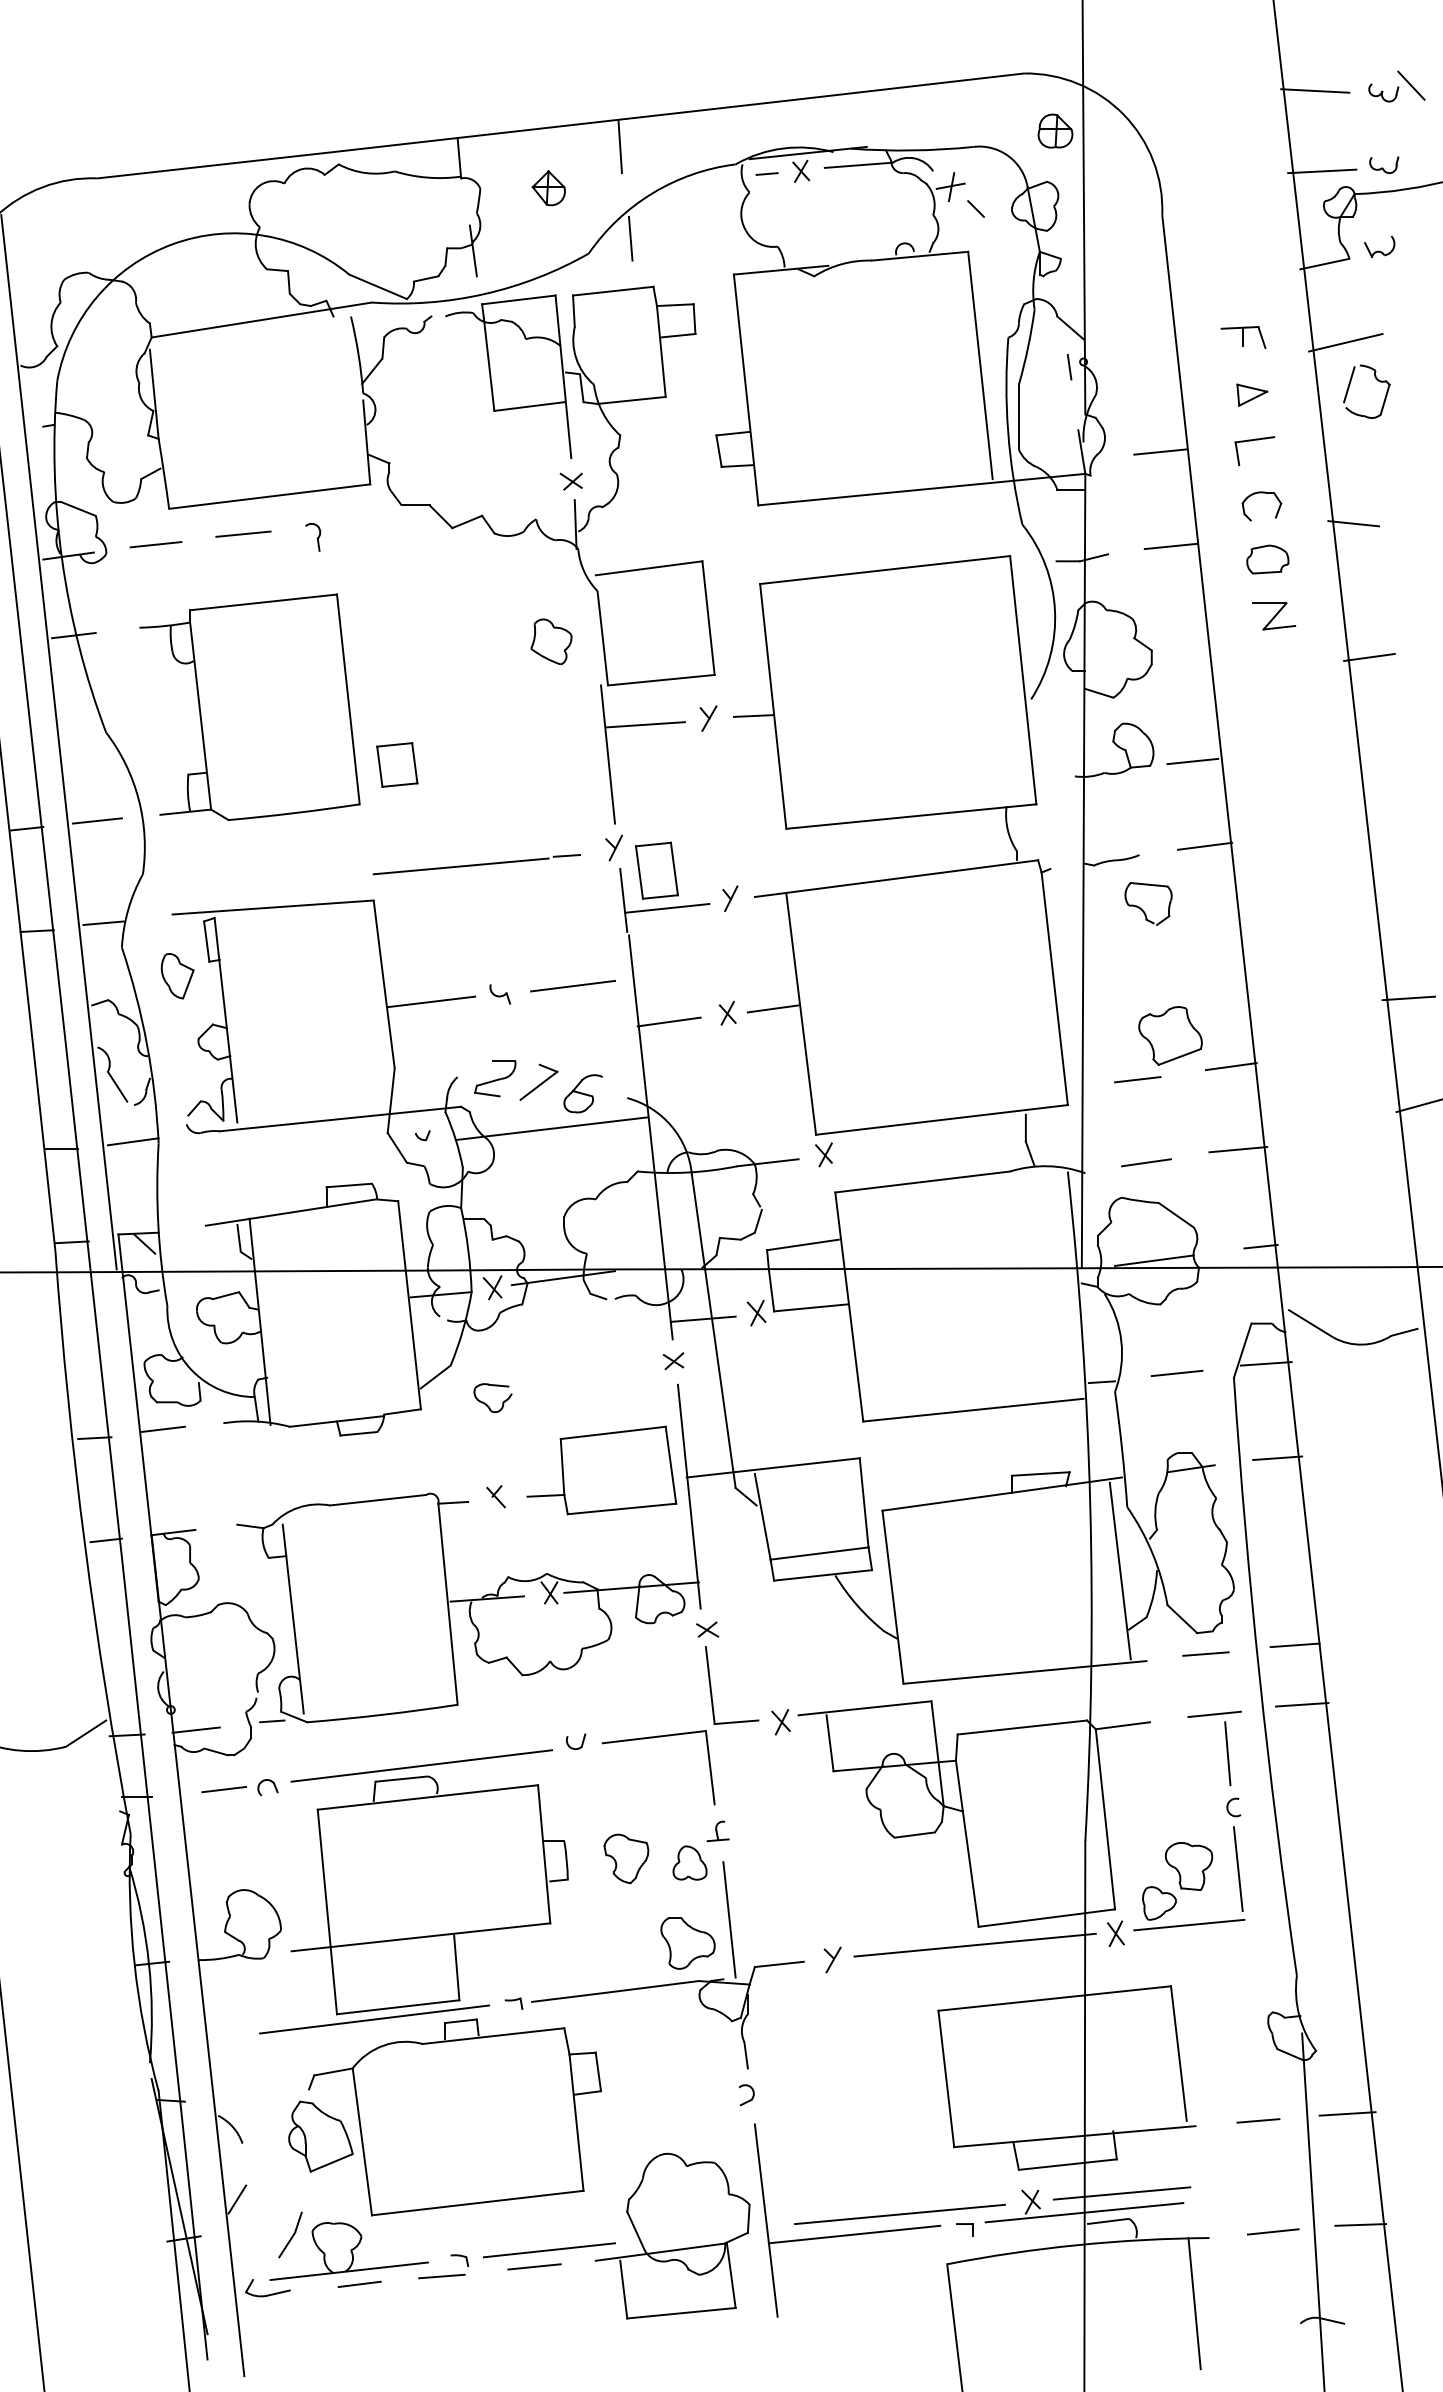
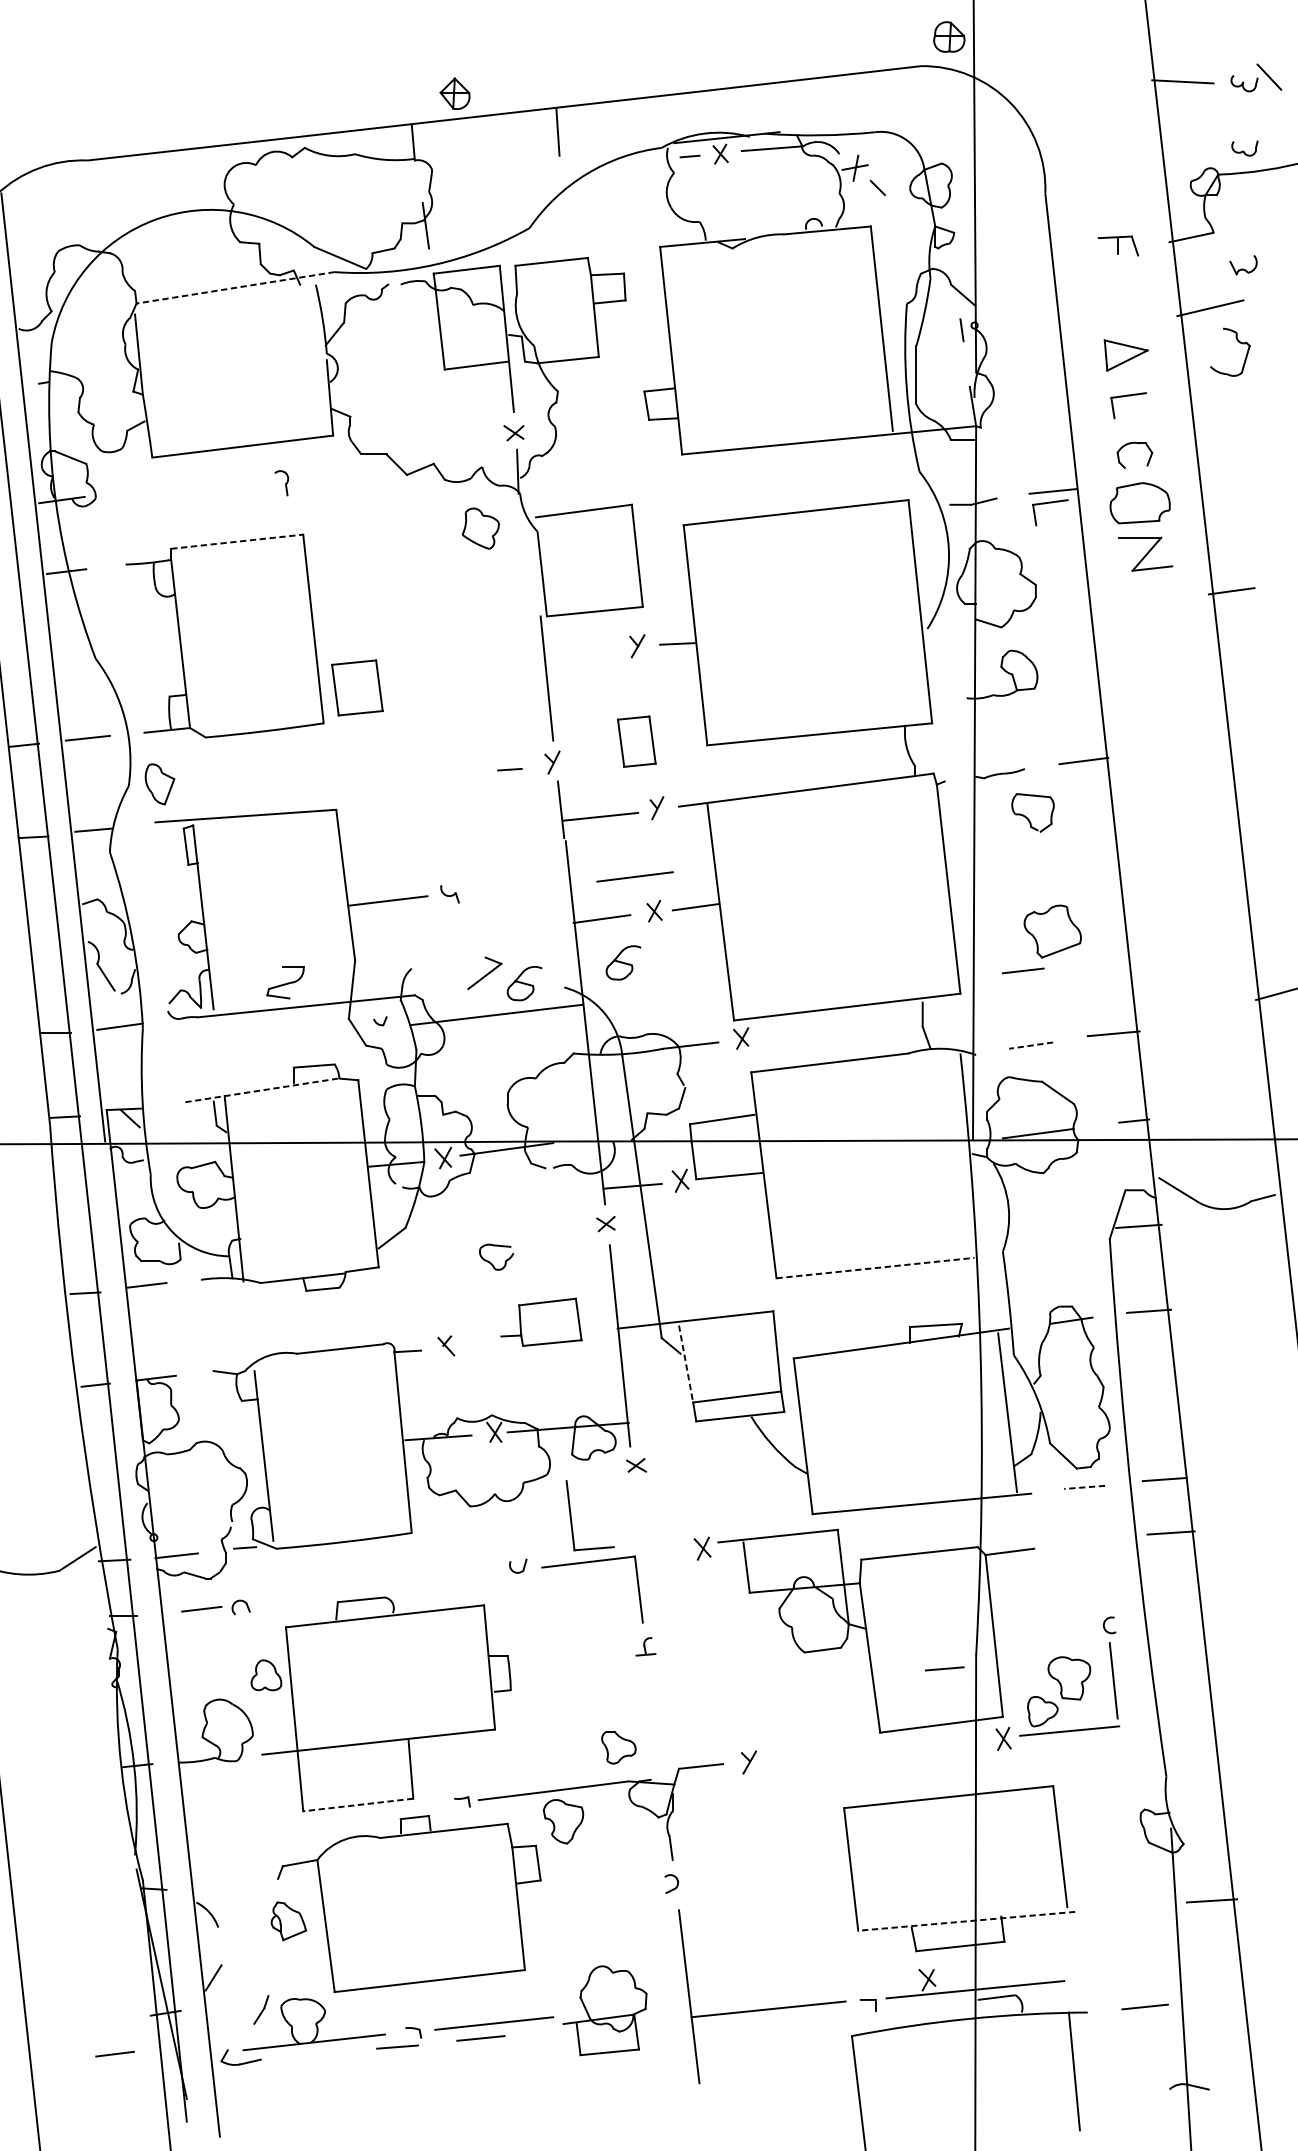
part: (1055, 130) -> (949, 36), moved
line: (1322, 171) -> (1189, 154), removed
part: (548, 188) -> (454, 94), moved
line: (630, 238) -> (567, 214), removed
part: (1379, 246) -> (1243, 264), moved
line: (261, 320) -> (235, 288), solid -> dashed
part: (1243, 337) -> (1118, 245), moved
line: (1349, 384) -> (1213, 345), removed
part: (1252, 394) -> (1126, 354), size x1.6
line: (1160, 451) -> (1043, 406), removed
line: (1353, 523) -> (1217, 470), removed
line: (243, 533) -> (219, 479), removed
line: (155, 544) -> (140, 489), removed
part: (1267, 559) -> (1139, 503), size x1.6
part: (1164, 560) -> (1047, 504), added
line: (263, 602) -> (237, 541), solid -> dashed
part: (1274, 616) -> (1146, 554), size x1.4
part: (551, 641) -> (480, 528), moved
line: (645, 724) -> (580, 651), removed
line: (1192, 761) -> (1072, 684), removed
part: (397, 764) -> (357, 687), size x1.4
line: (460, 866) -> (414, 779), removed
part: (656, 870) -> (636, 741), moved
part: (177, 976) -> (159, 784), moved
line: (572, 986) -> (634, 877), moved
line: (1408, 998) -> (1266, 897), removed
line: (1230, 1066) -> (1106, 959), removed
part: (692, 1070) -> (622, 962), added
part: (495, 1078) -> (285, 982), moved
line: (1146, 1162) -> (1031, 1045), solid -> dashed
line: (290, 1212) -> (261, 1090), solid -> dashed
line: (1176, 1373) -> (1058, 1235), removed
line: (1101, 1382) -> (990, 1243), removed
part: (486, 1403) -> (490, 1262), moved
line: (973, 1410) -> (875, 1268), solid -> dashed
part: (601, 1470) -> (541, 1322), size x0.6
line: (762, 1516) -> (685, 1363), solid -> dashed
line: (1205, 1654) -> (1084, 1487), solid -> dashed
part: (711, 1685) -> (571, 1515), moved
line: (1214, 1714) -> (1092, 1541), removed
line: (1227, 1753) -> (1103, 1576), removed
line: (421, 1765) -> (379, 1587), removed
part: (626, 1858) -> (563, 1821), moved
part: (689, 1862) -> (265, 1674), moved
line: (729, 1919) -> (656, 1726), removed
part: (687, 1943) -> (618, 1747), size x0.7
line: (974, 1944) -> (876, 1748), removed
line: (398, 2007) -> (358, 1805), solid -> dashed
line: (374, 2019) -> (336, 1815), removed
line: (1258, 2120) -> (944, 1668), moved
part: (320, 2136) -> (288, 1921), size x0.6
line: (1074, 2136) -> (966, 1921), solid -> dashed
line: (1121, 2193) -> (1008, 1972), removed
line: (899, 2214) -> (809, 1991), removed
line: (1360, 2224) -> (1223, 2000), removed
part: (290, 2234) -> (261, 2009), size x0.7
part: (672, 2235) -> (604, 2010), size x0.6
line: (359, 2283) -> (114, 2053), moved

